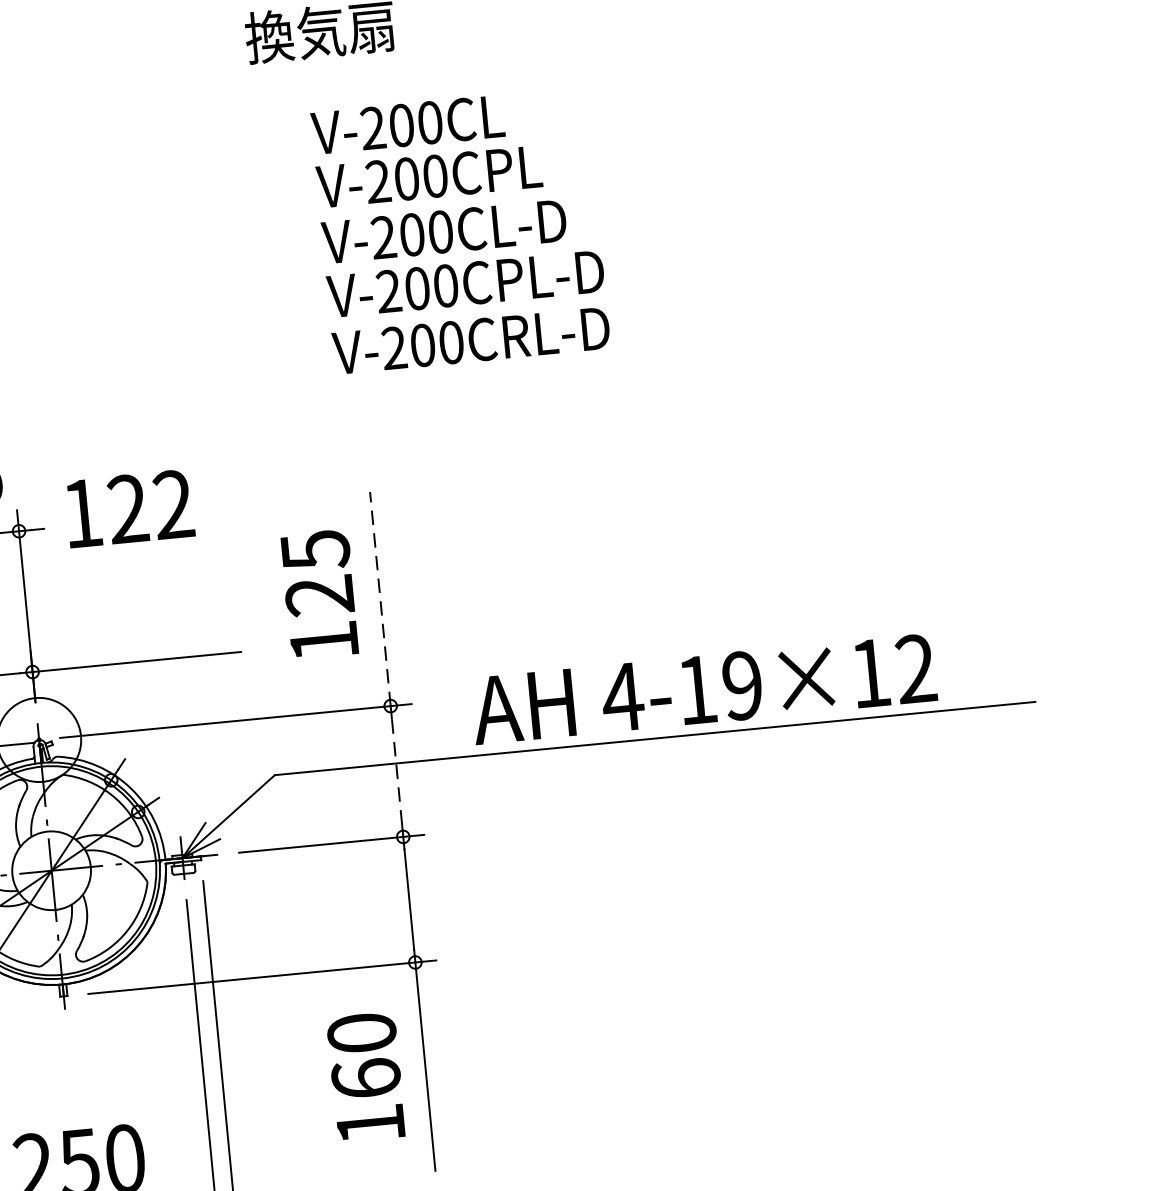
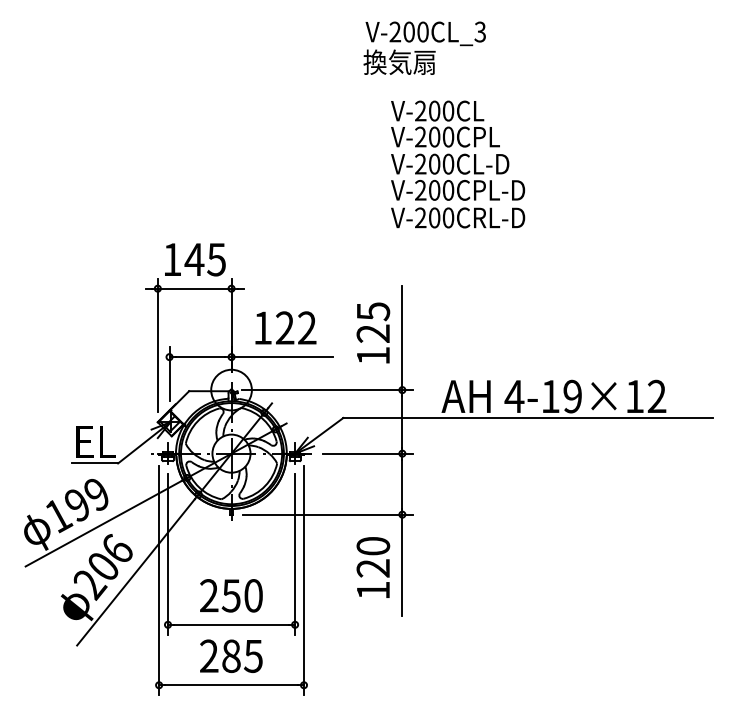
text: (128, 507) -> (285, 327), moved
line: (380, 599) -> (402, 338), dashed -> solid
line: (397, 770) -> (402, 421), dashed -> solid
text: (366, 1078) -> (373, 568), 160 -> 120

